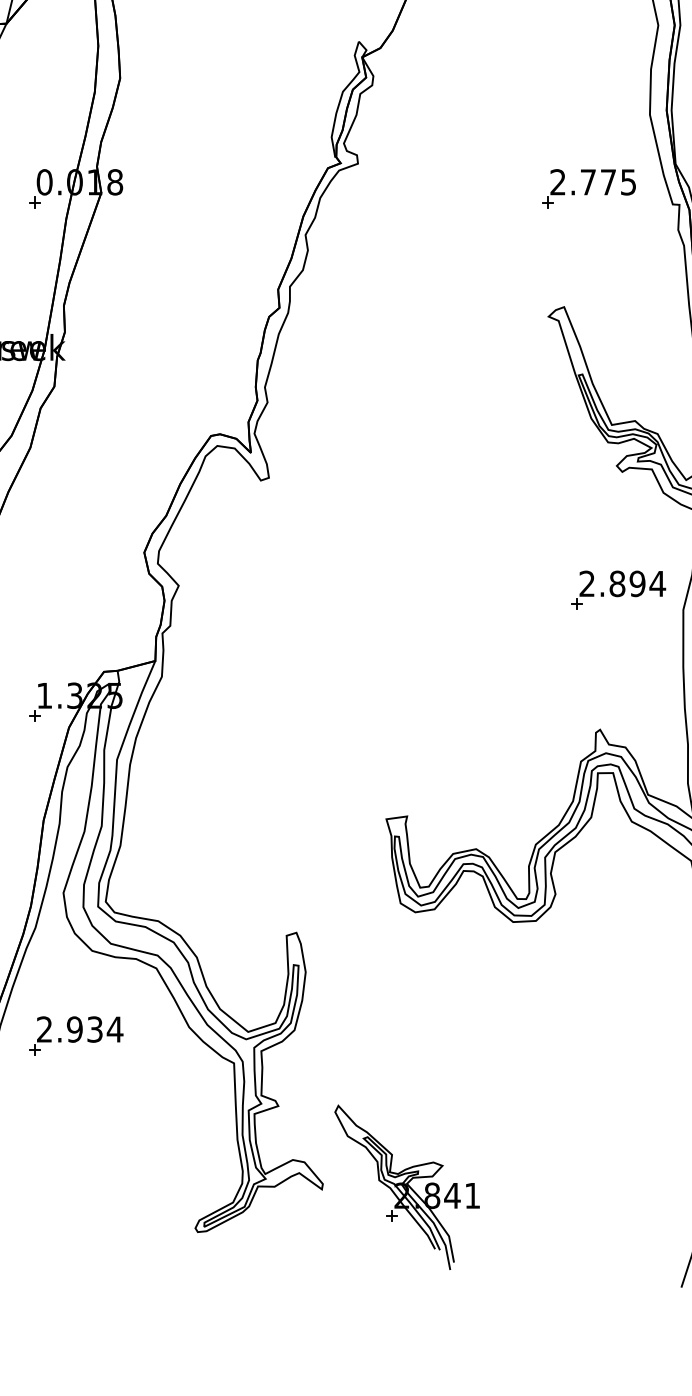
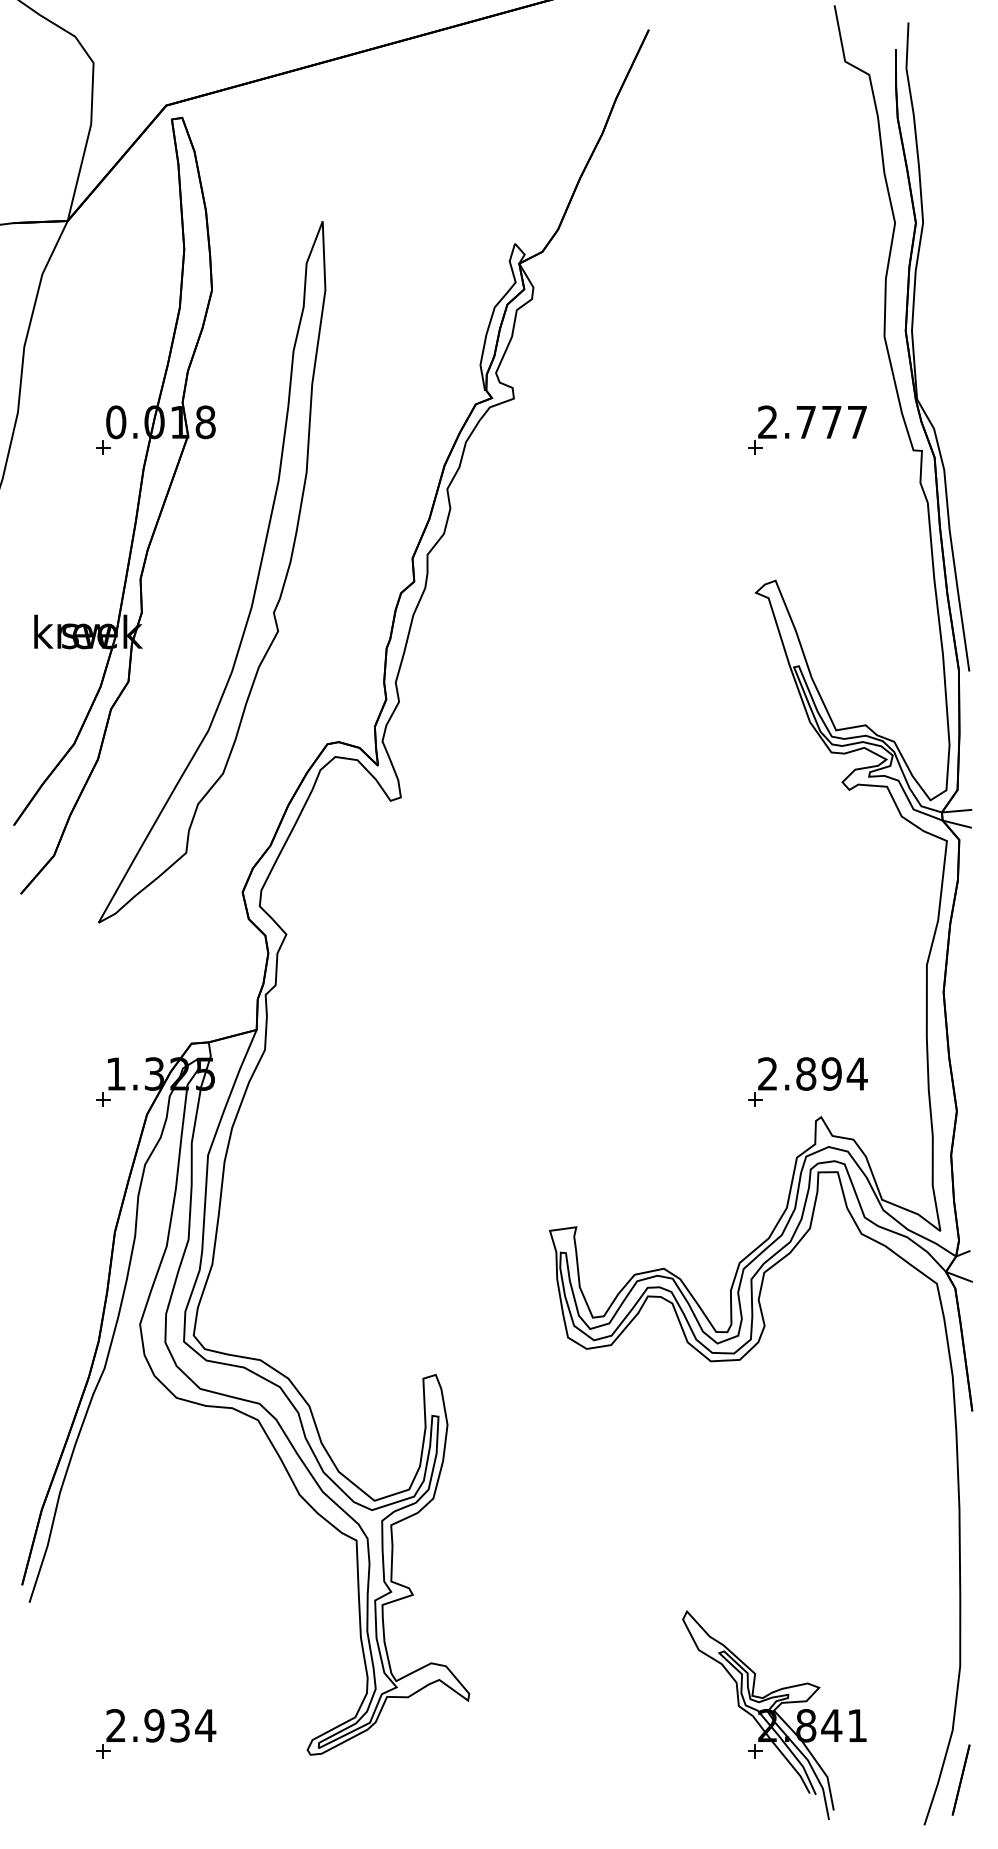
text: (627, 182) -> (856, 422), 2.775 -> 2.777
part: (154, 309) -> (255, 583), added
part: (618, 589) -> (807, 1081), moved
part: (76, 1035) -> (156, 1733), moved
part: (407, 1186) -> (774, 1714), moved

